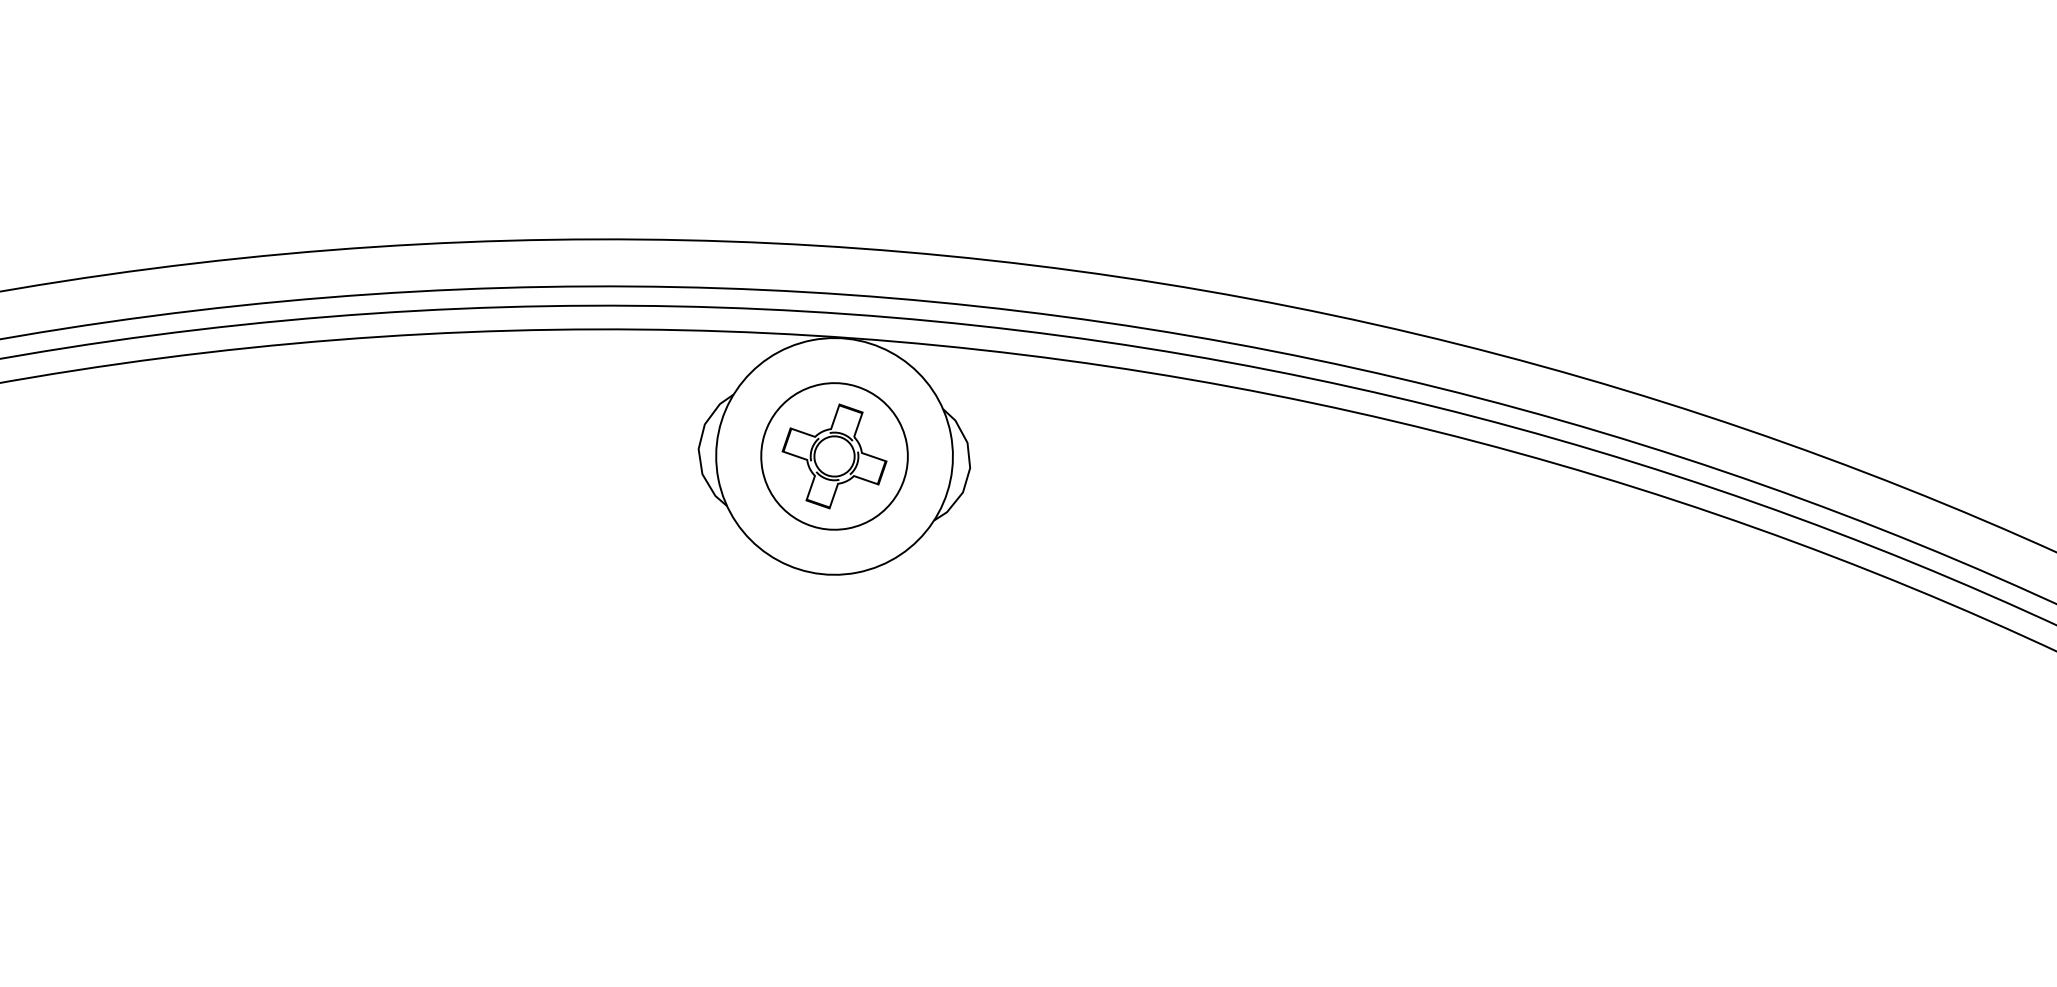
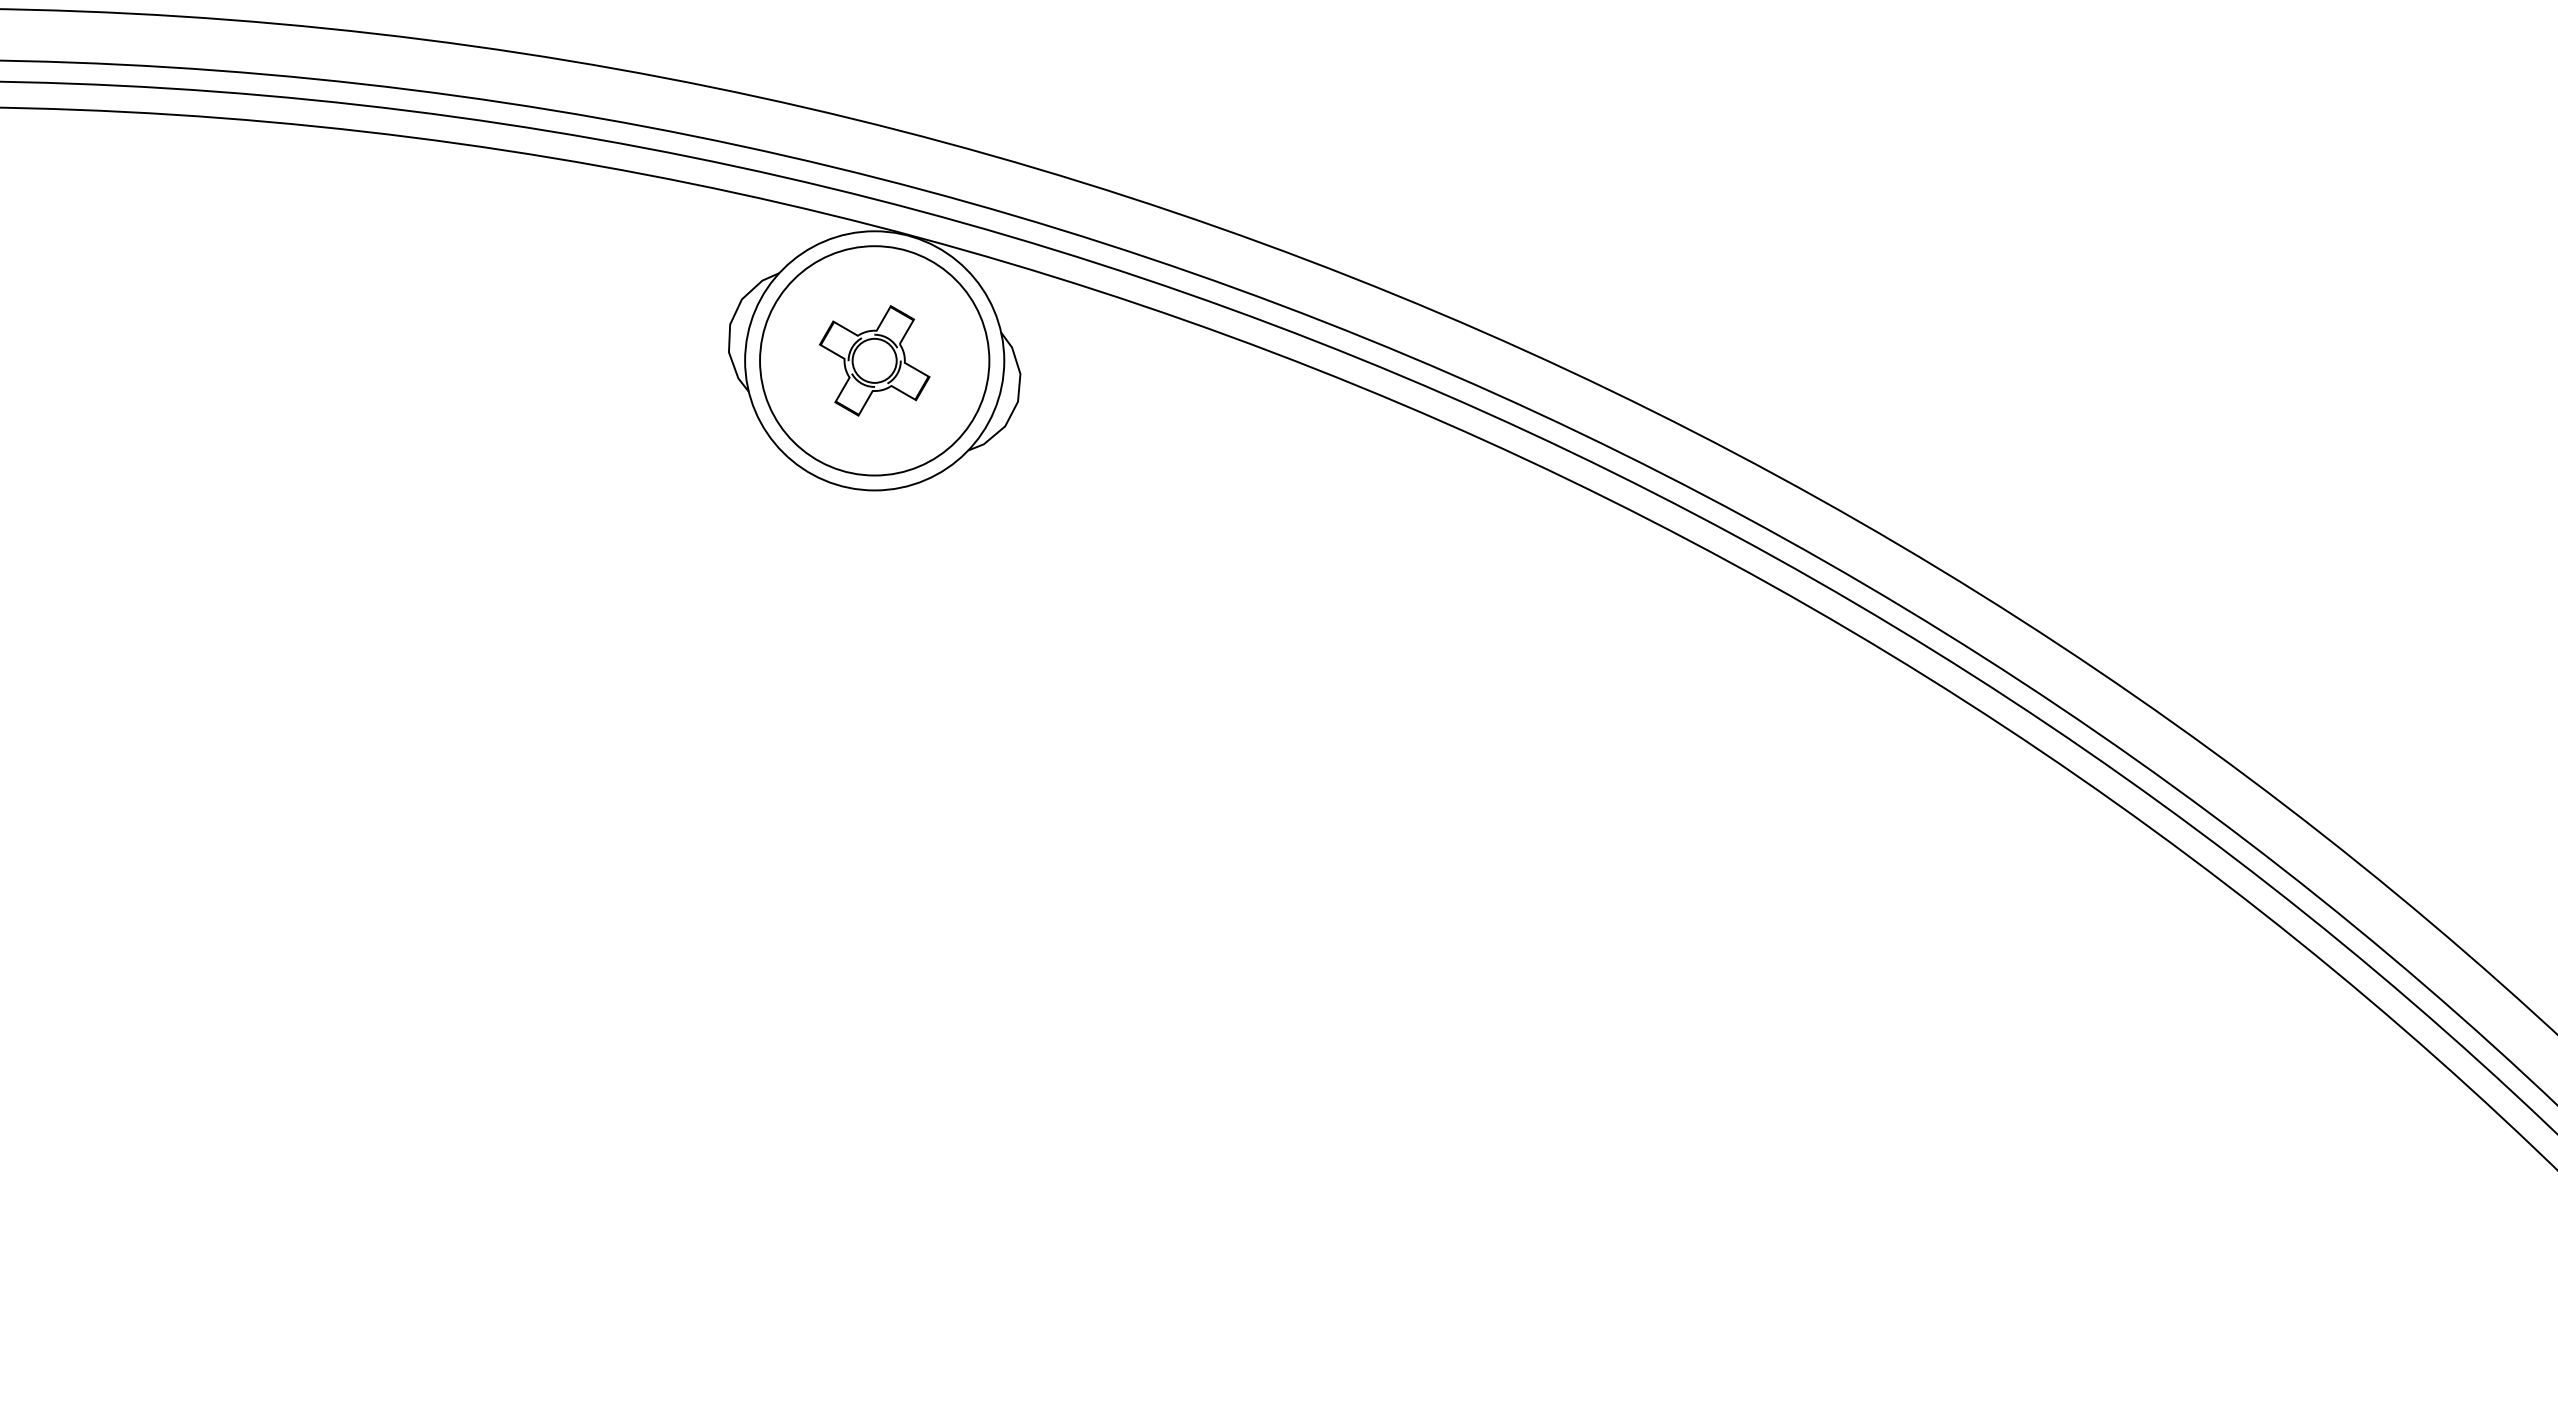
circle: (834, 456) -> (874, 360), size x1.43

